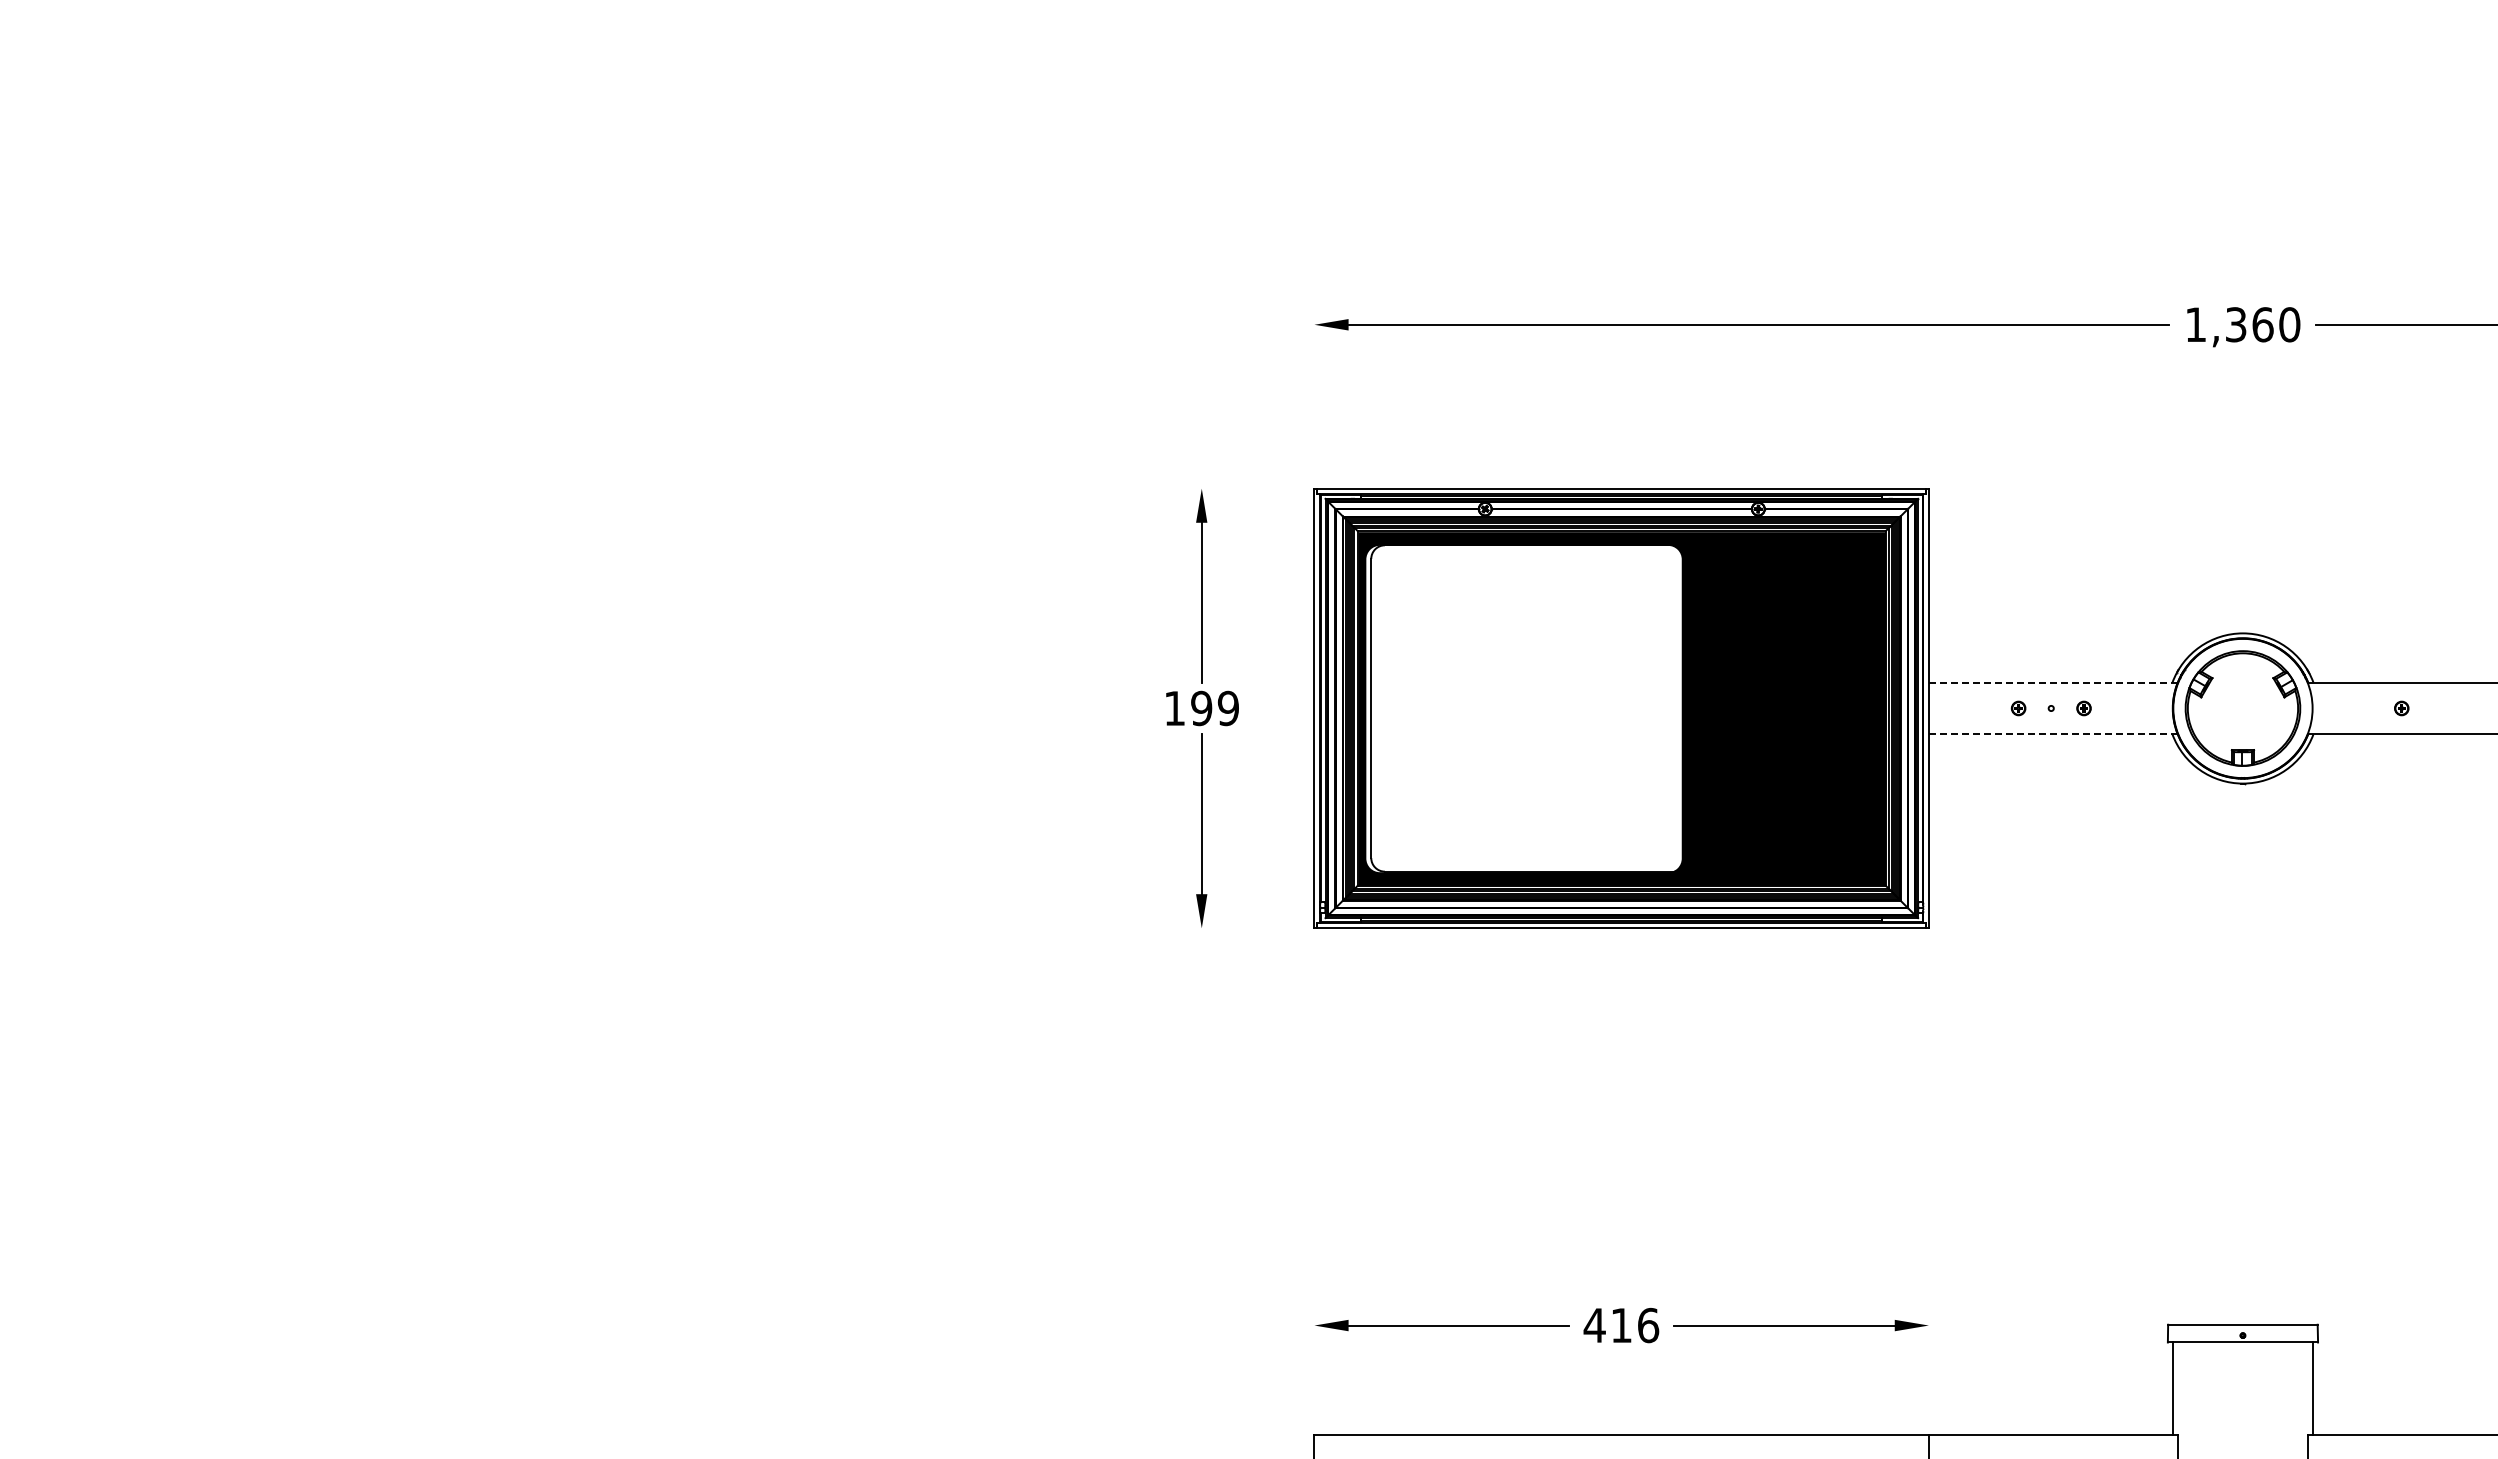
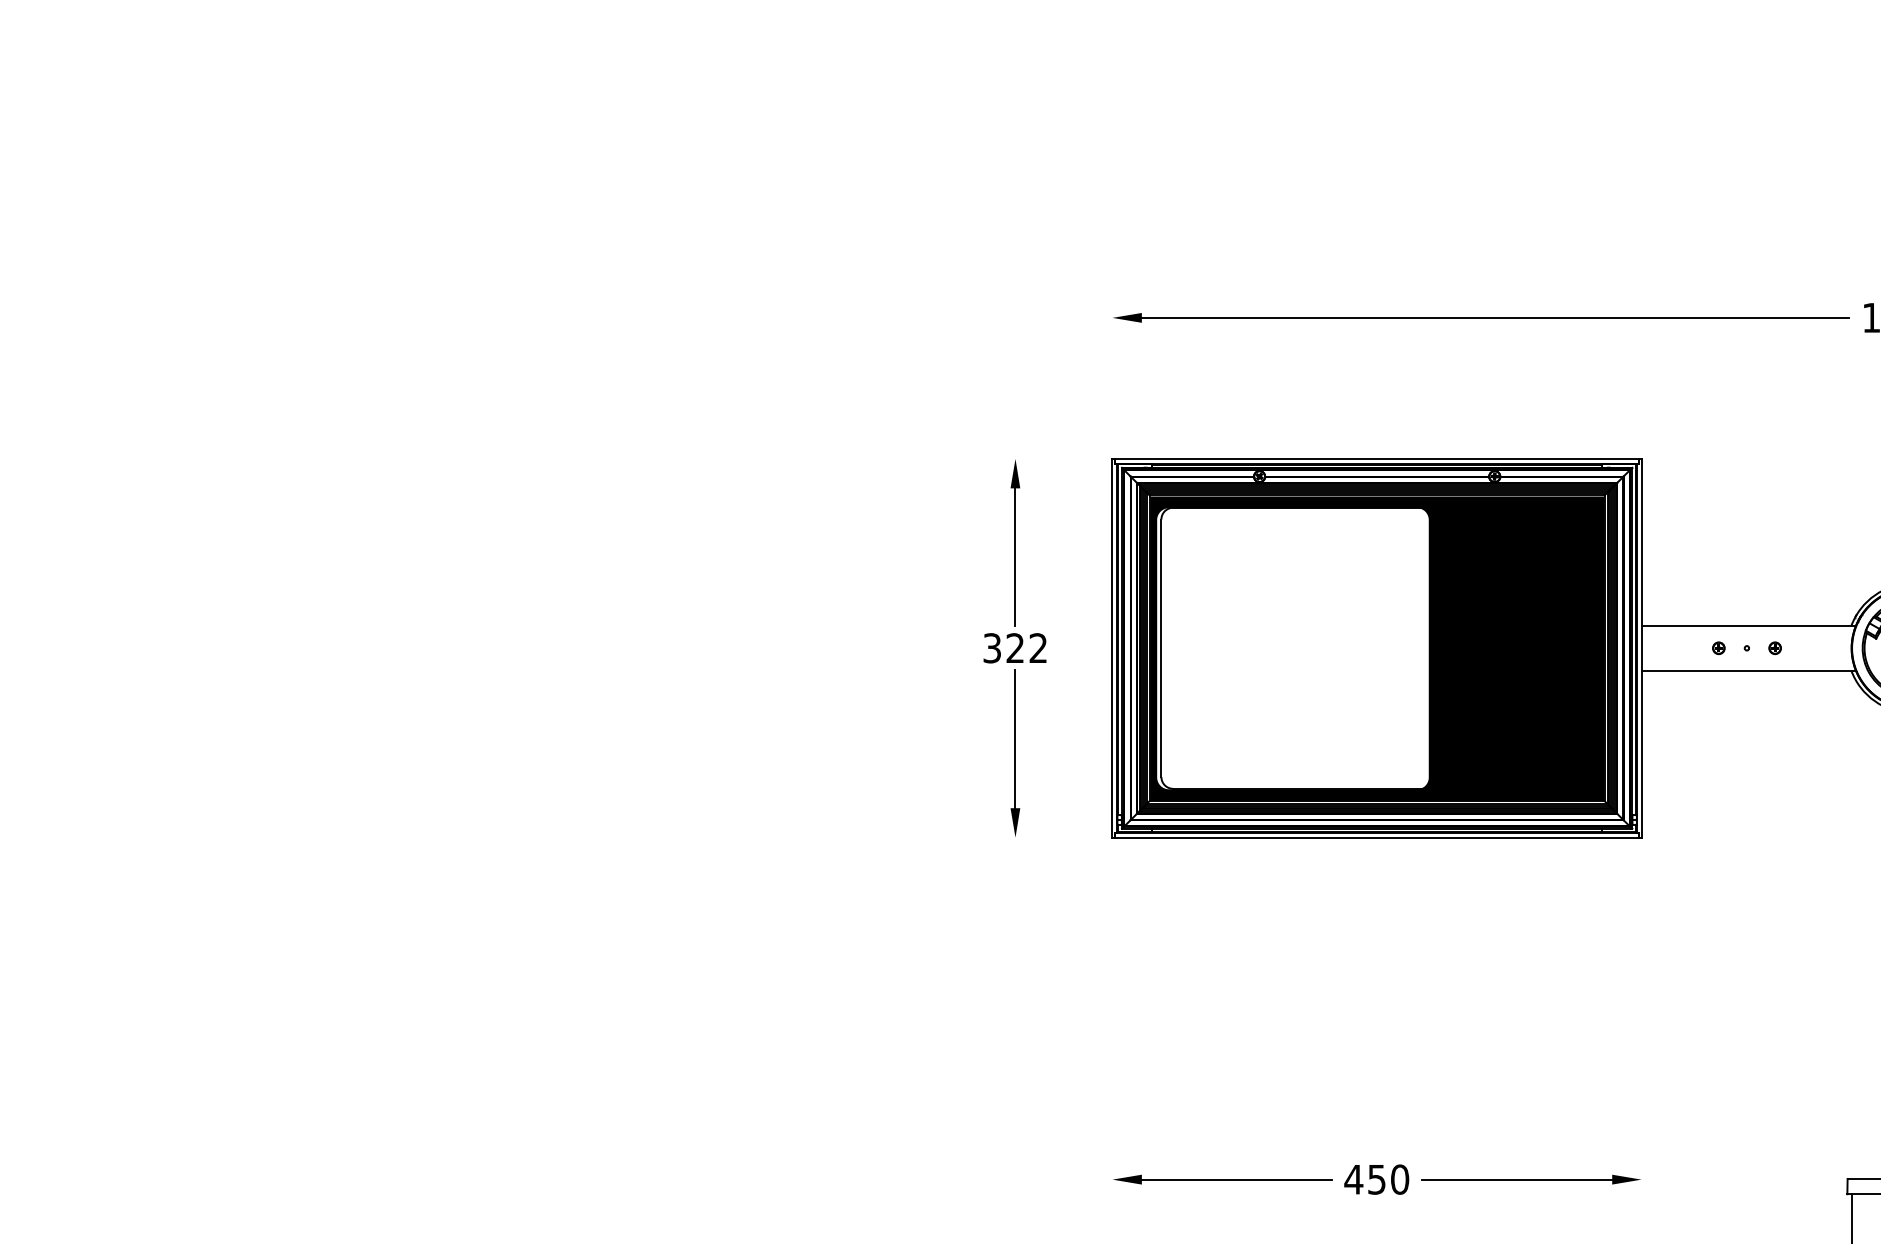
line: (2053, 682) -> (1748, 625), dashed -> solid
text: (1201, 708) -> (1015, 648), 199 -> 322
line: (2053, 734) -> (1748, 670), dashed -> solid
text: (1635, 1325) -> (1388, 1179), 416 -> 450

